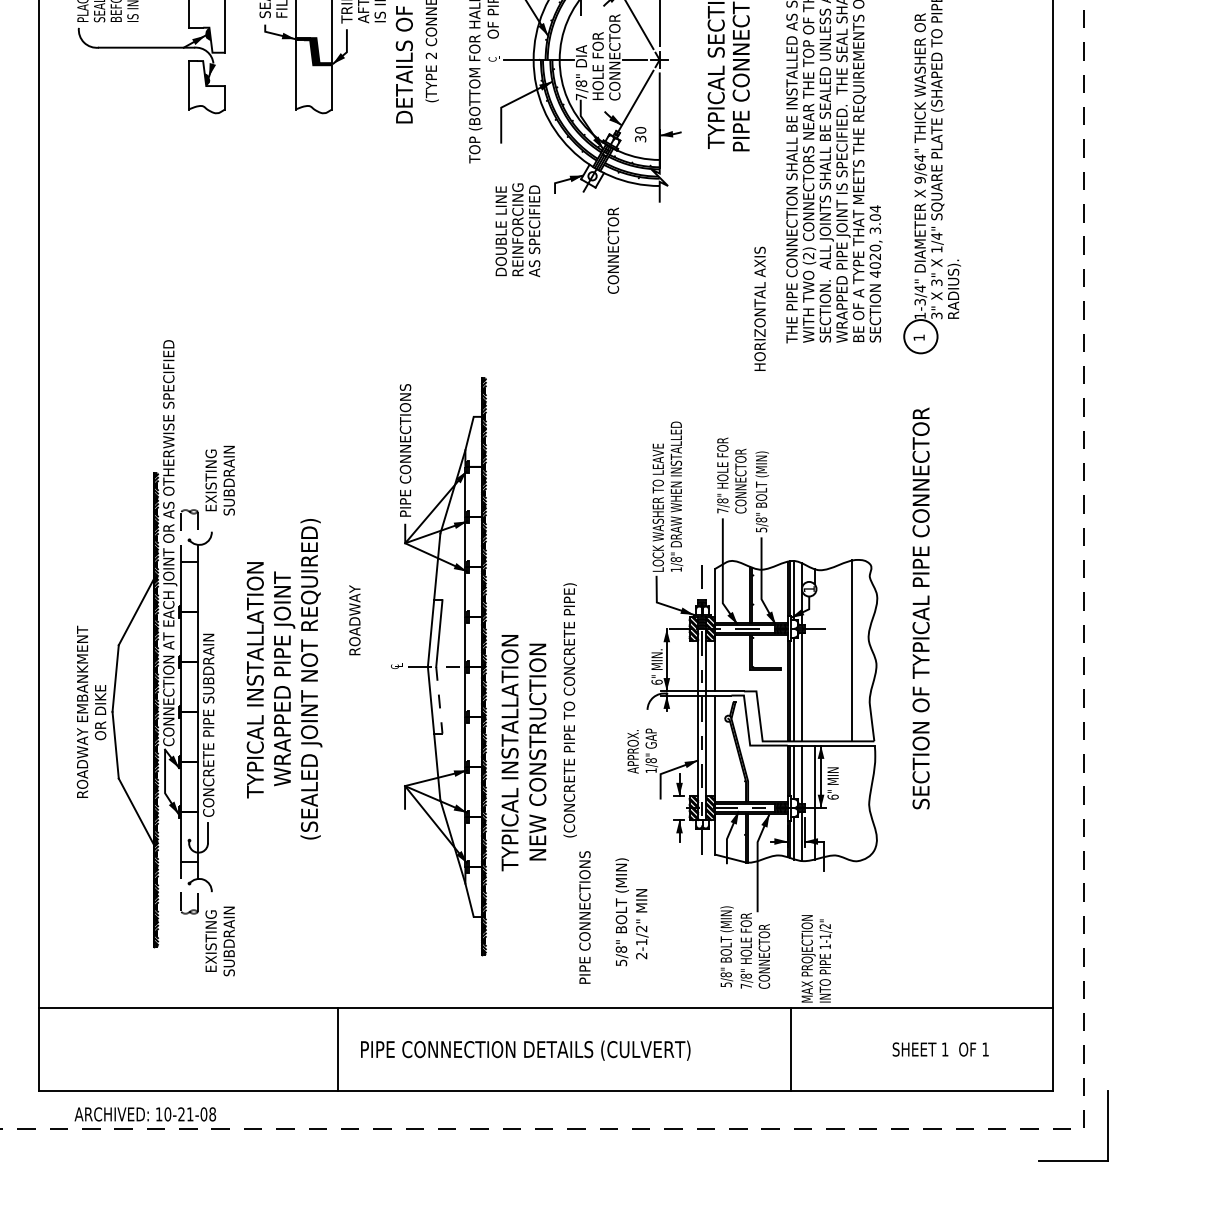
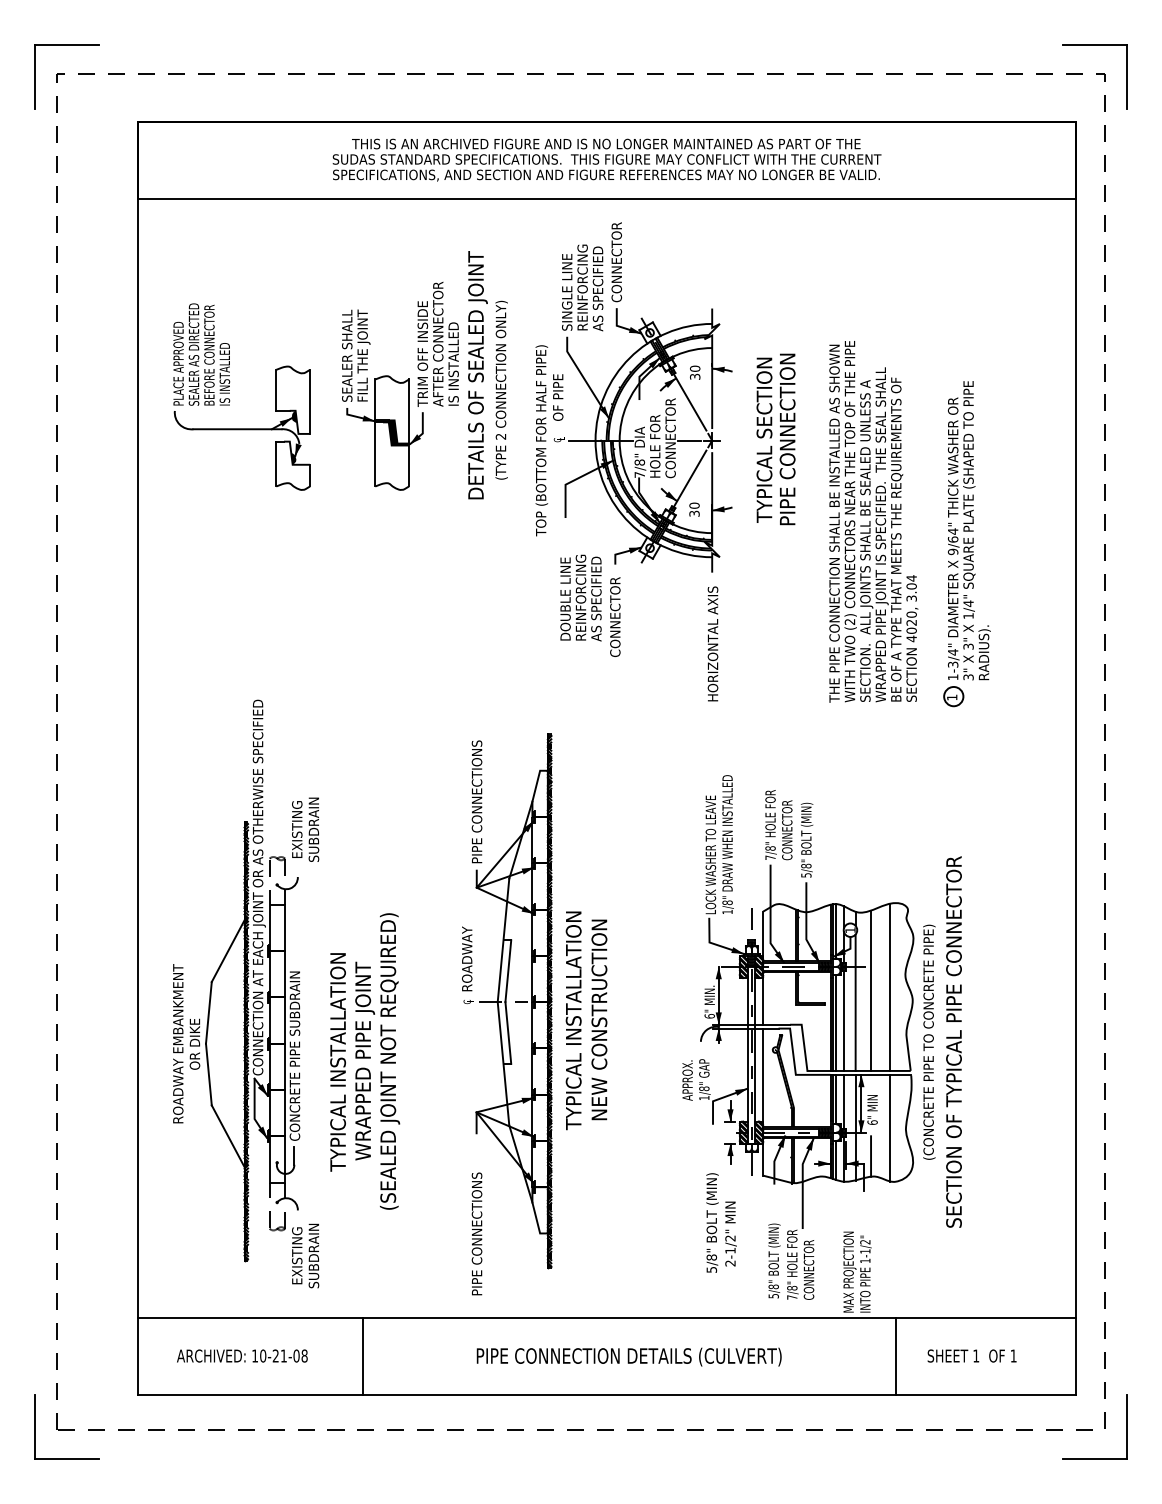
text: (613, 250) -> (615, 616), moved
text: (759, 308) -> (712, 643), moved
circle: (920, 336) -> (953, 696), size x0.62
text: (920, 607) -> (953, 1041), moved
text: (355, 619) -> (467, 958), moved
line: (831, 654) -> (871, 990), added
line: (814, 667) -> (855, 1002), added
text: (284, 679) -> (365, 1061), moved
line: (439, 699) -> (508, 1032), dashed -> solid
text: (570, 709) -> (929, 1041), moved
text: (523, 752) -> (586, 1020), moved
line: (852, 802) -> (890, 1127), added
line: (831, 833) -> (871, 1156), added
text: (631, 911) -> (721, 1222), moved
text: (584, 917) -> (476, 1233), moved
line: (337, 1048) -> (362, 1355), moved
line: (790, 1048) -> (895, 1355), moved
text: (524, 1050) -> (628, 1356), moved
text: (145, 1113) -> (242, 1355), moved

